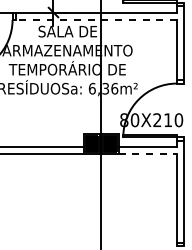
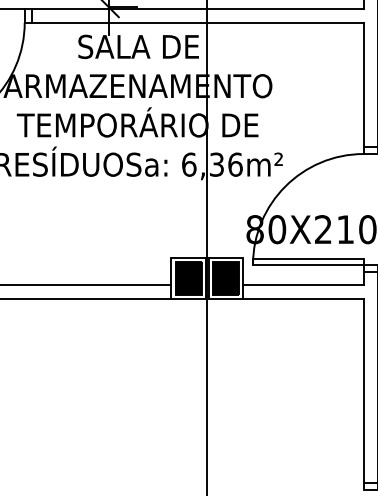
line: (95, 19) -> (195, 21), dashed -> solid
line: (148, 154) -> (305, 300), dashed -> solid

